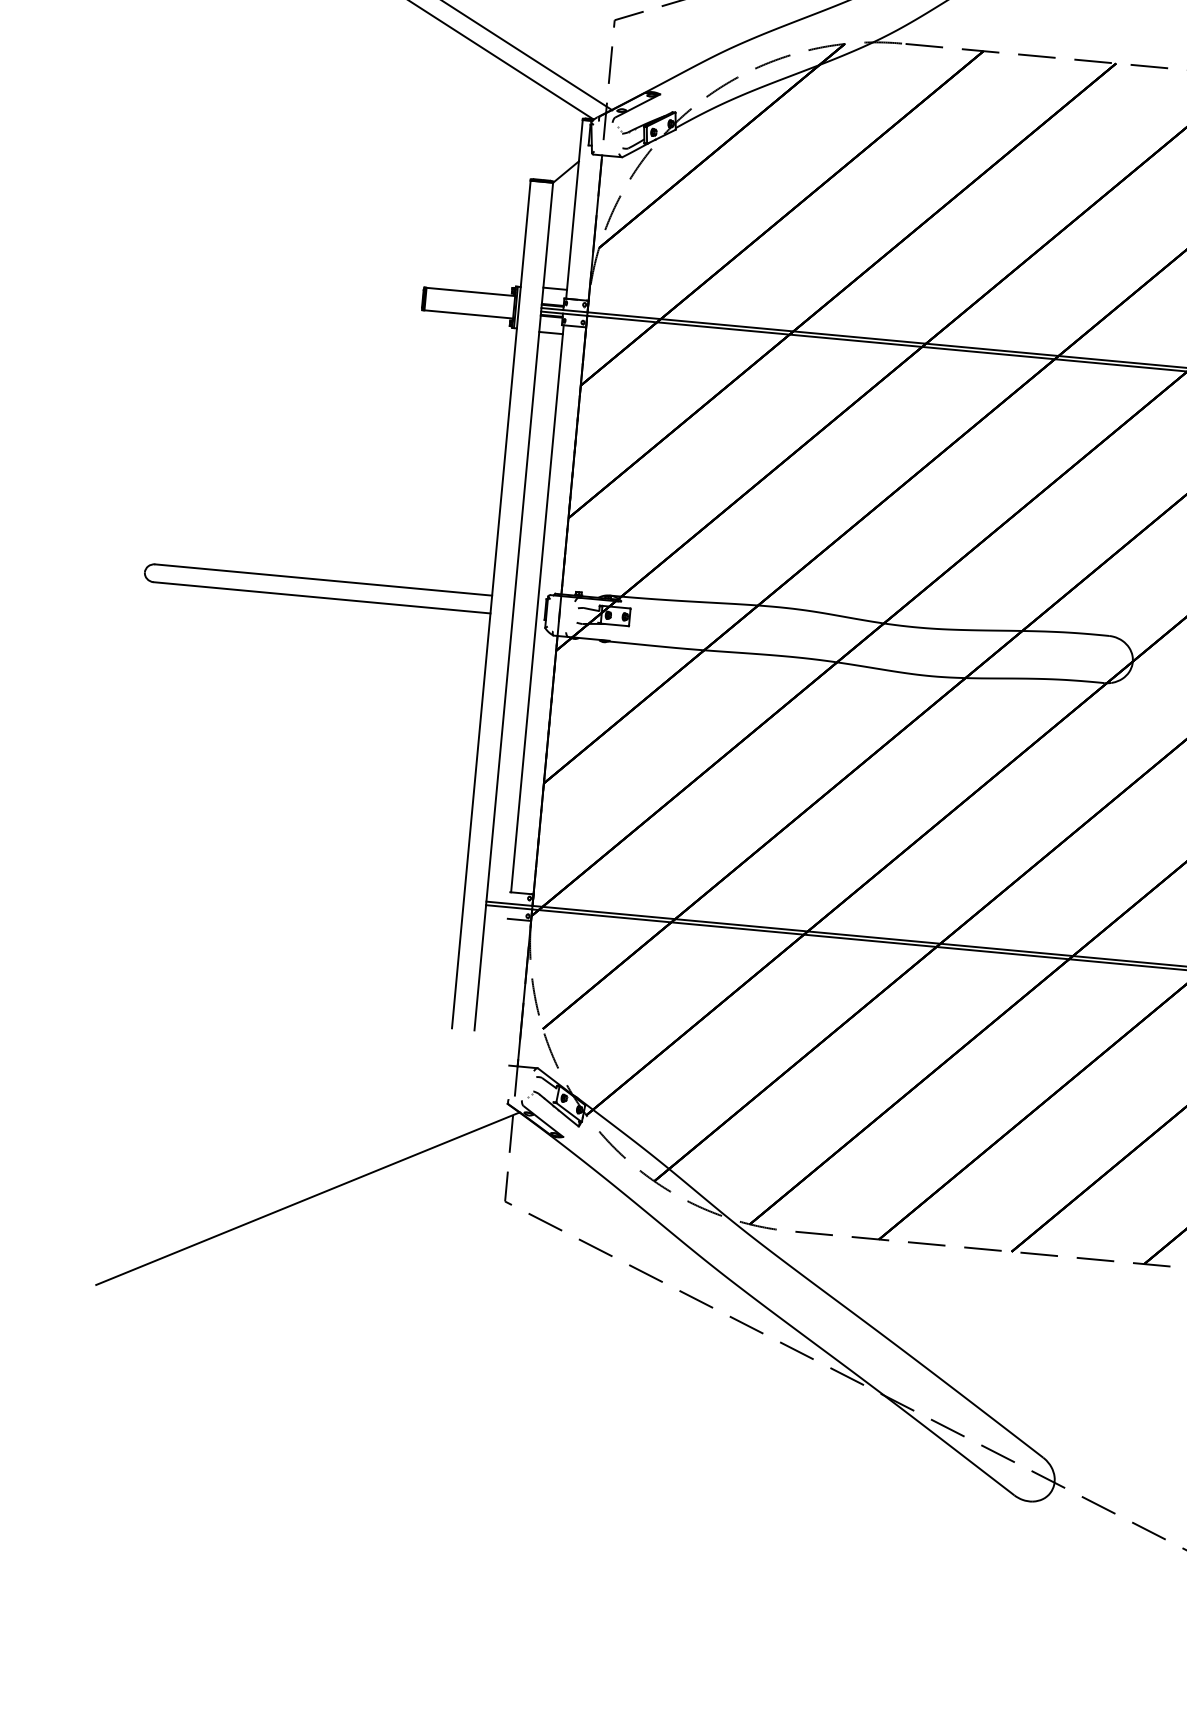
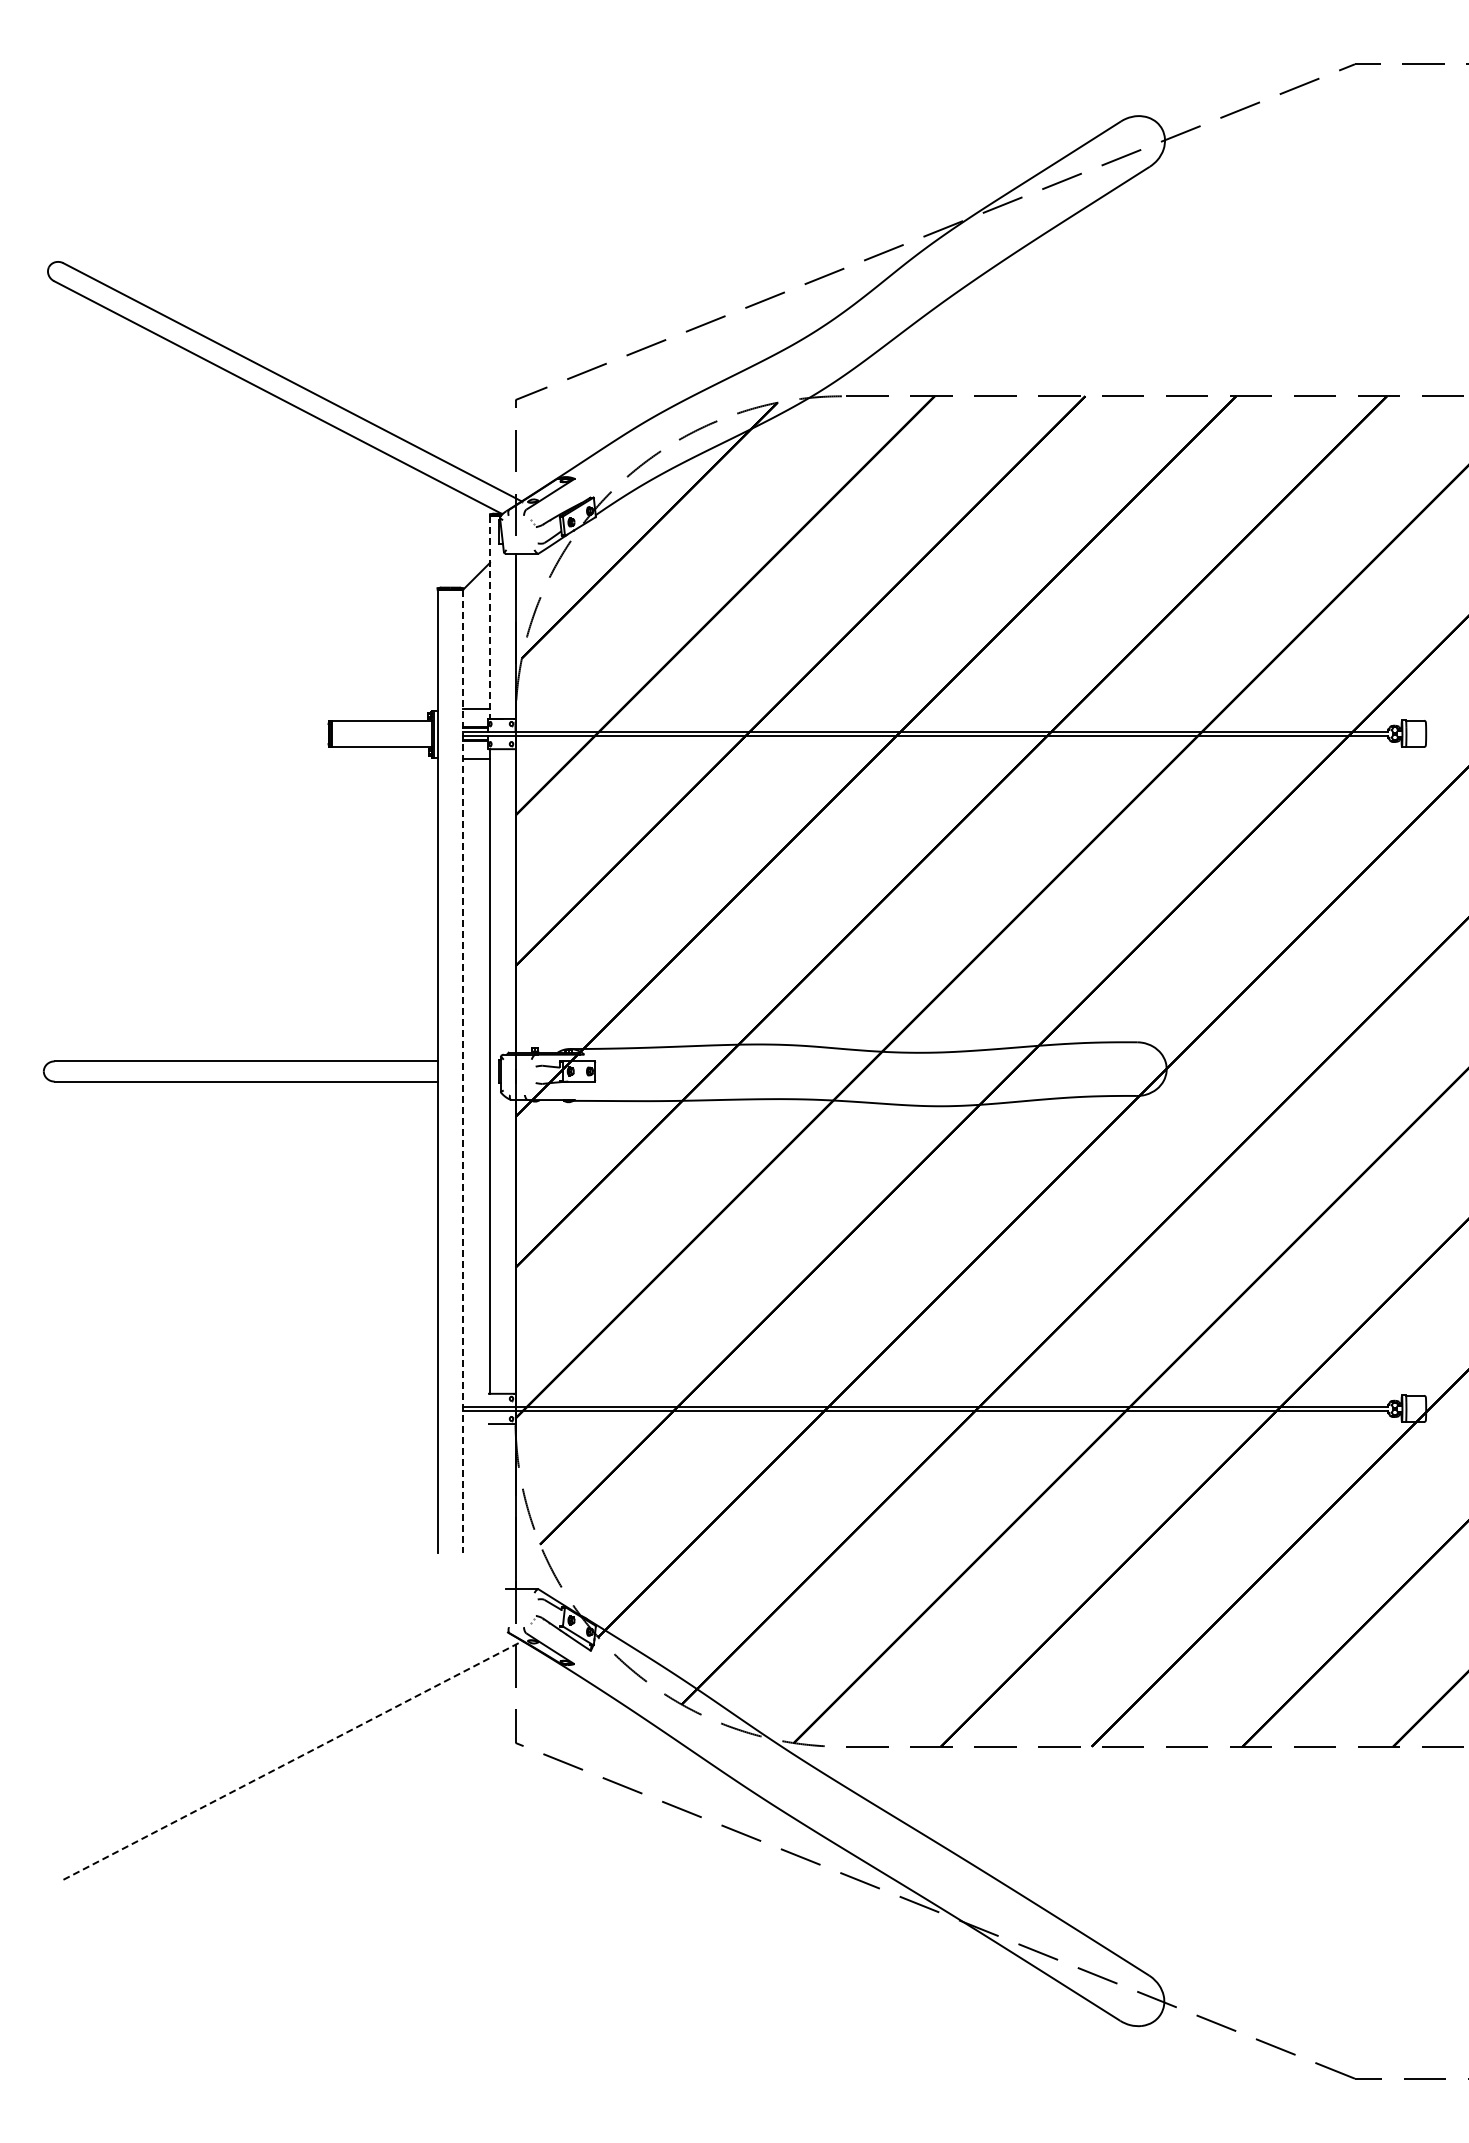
line: (574, 209) -> (490, 617), solid -> dashed
line: (514, 606) -> (463, 1071), solid -> dashed
line: (308, 1198) -> (293, 1760), solid -> dashed

